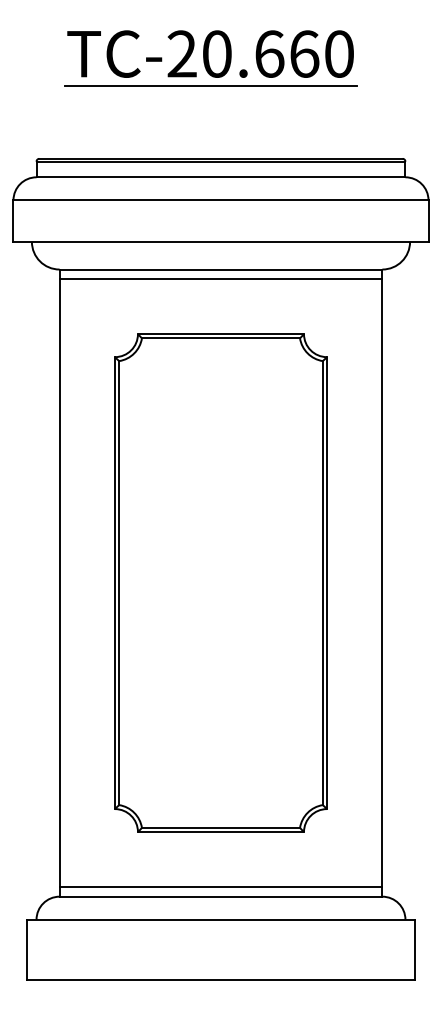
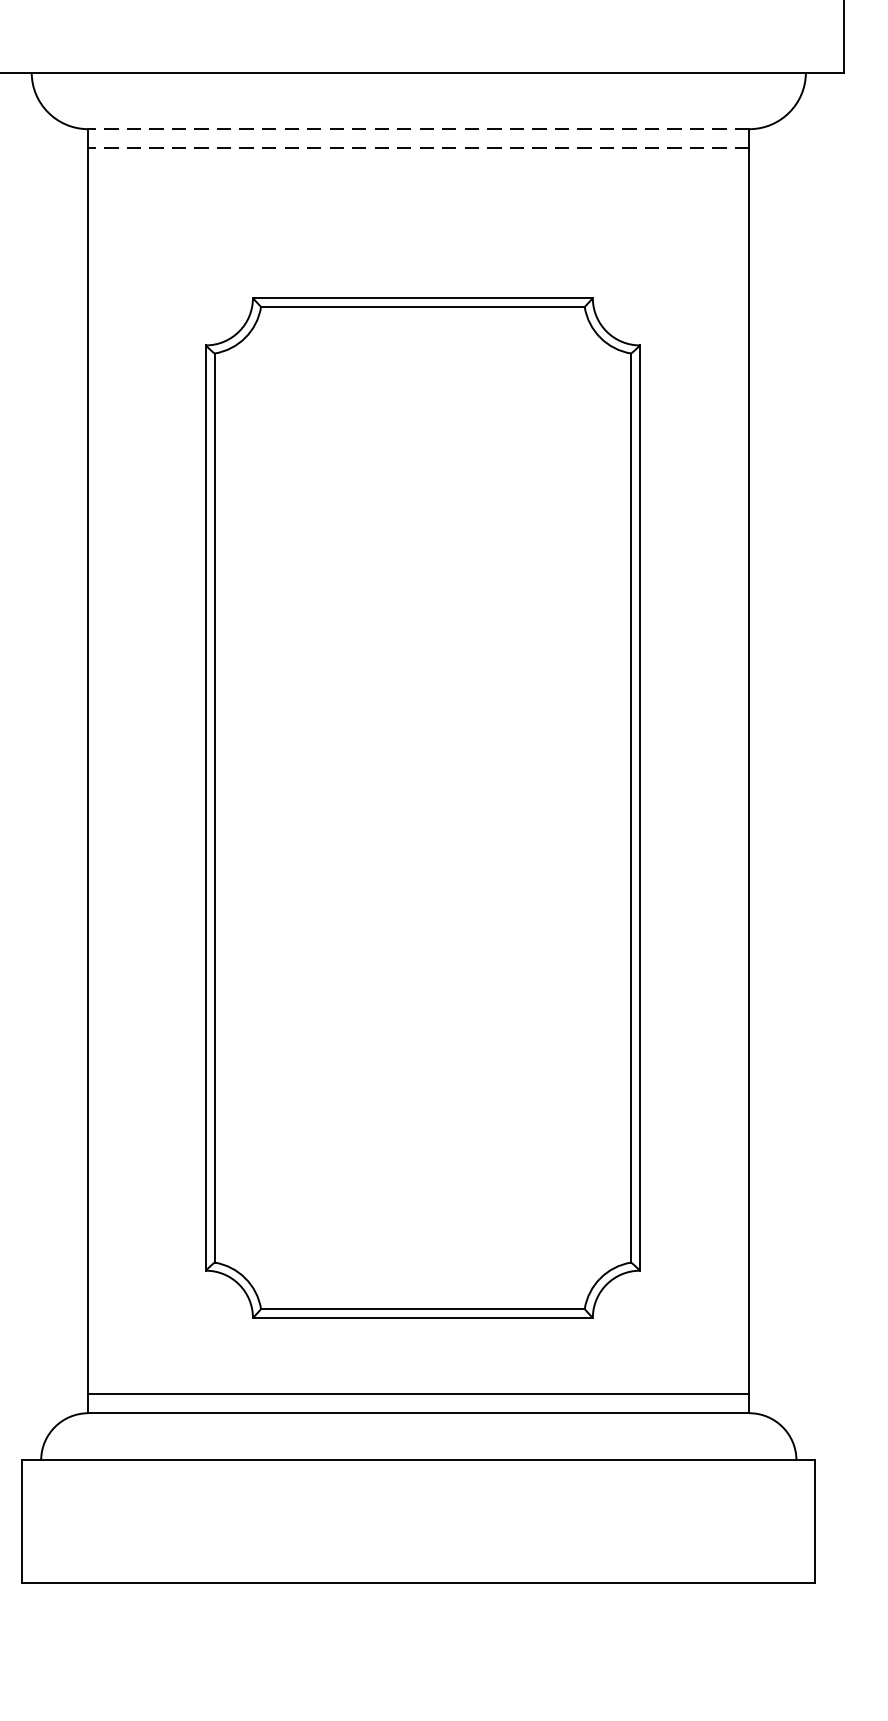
line: (220, 269) -> (417, 129), solid -> dashed
line: (220, 278) -> (417, 147), solid -> dashed
part: (220, 582) -> (421, 806), moved

